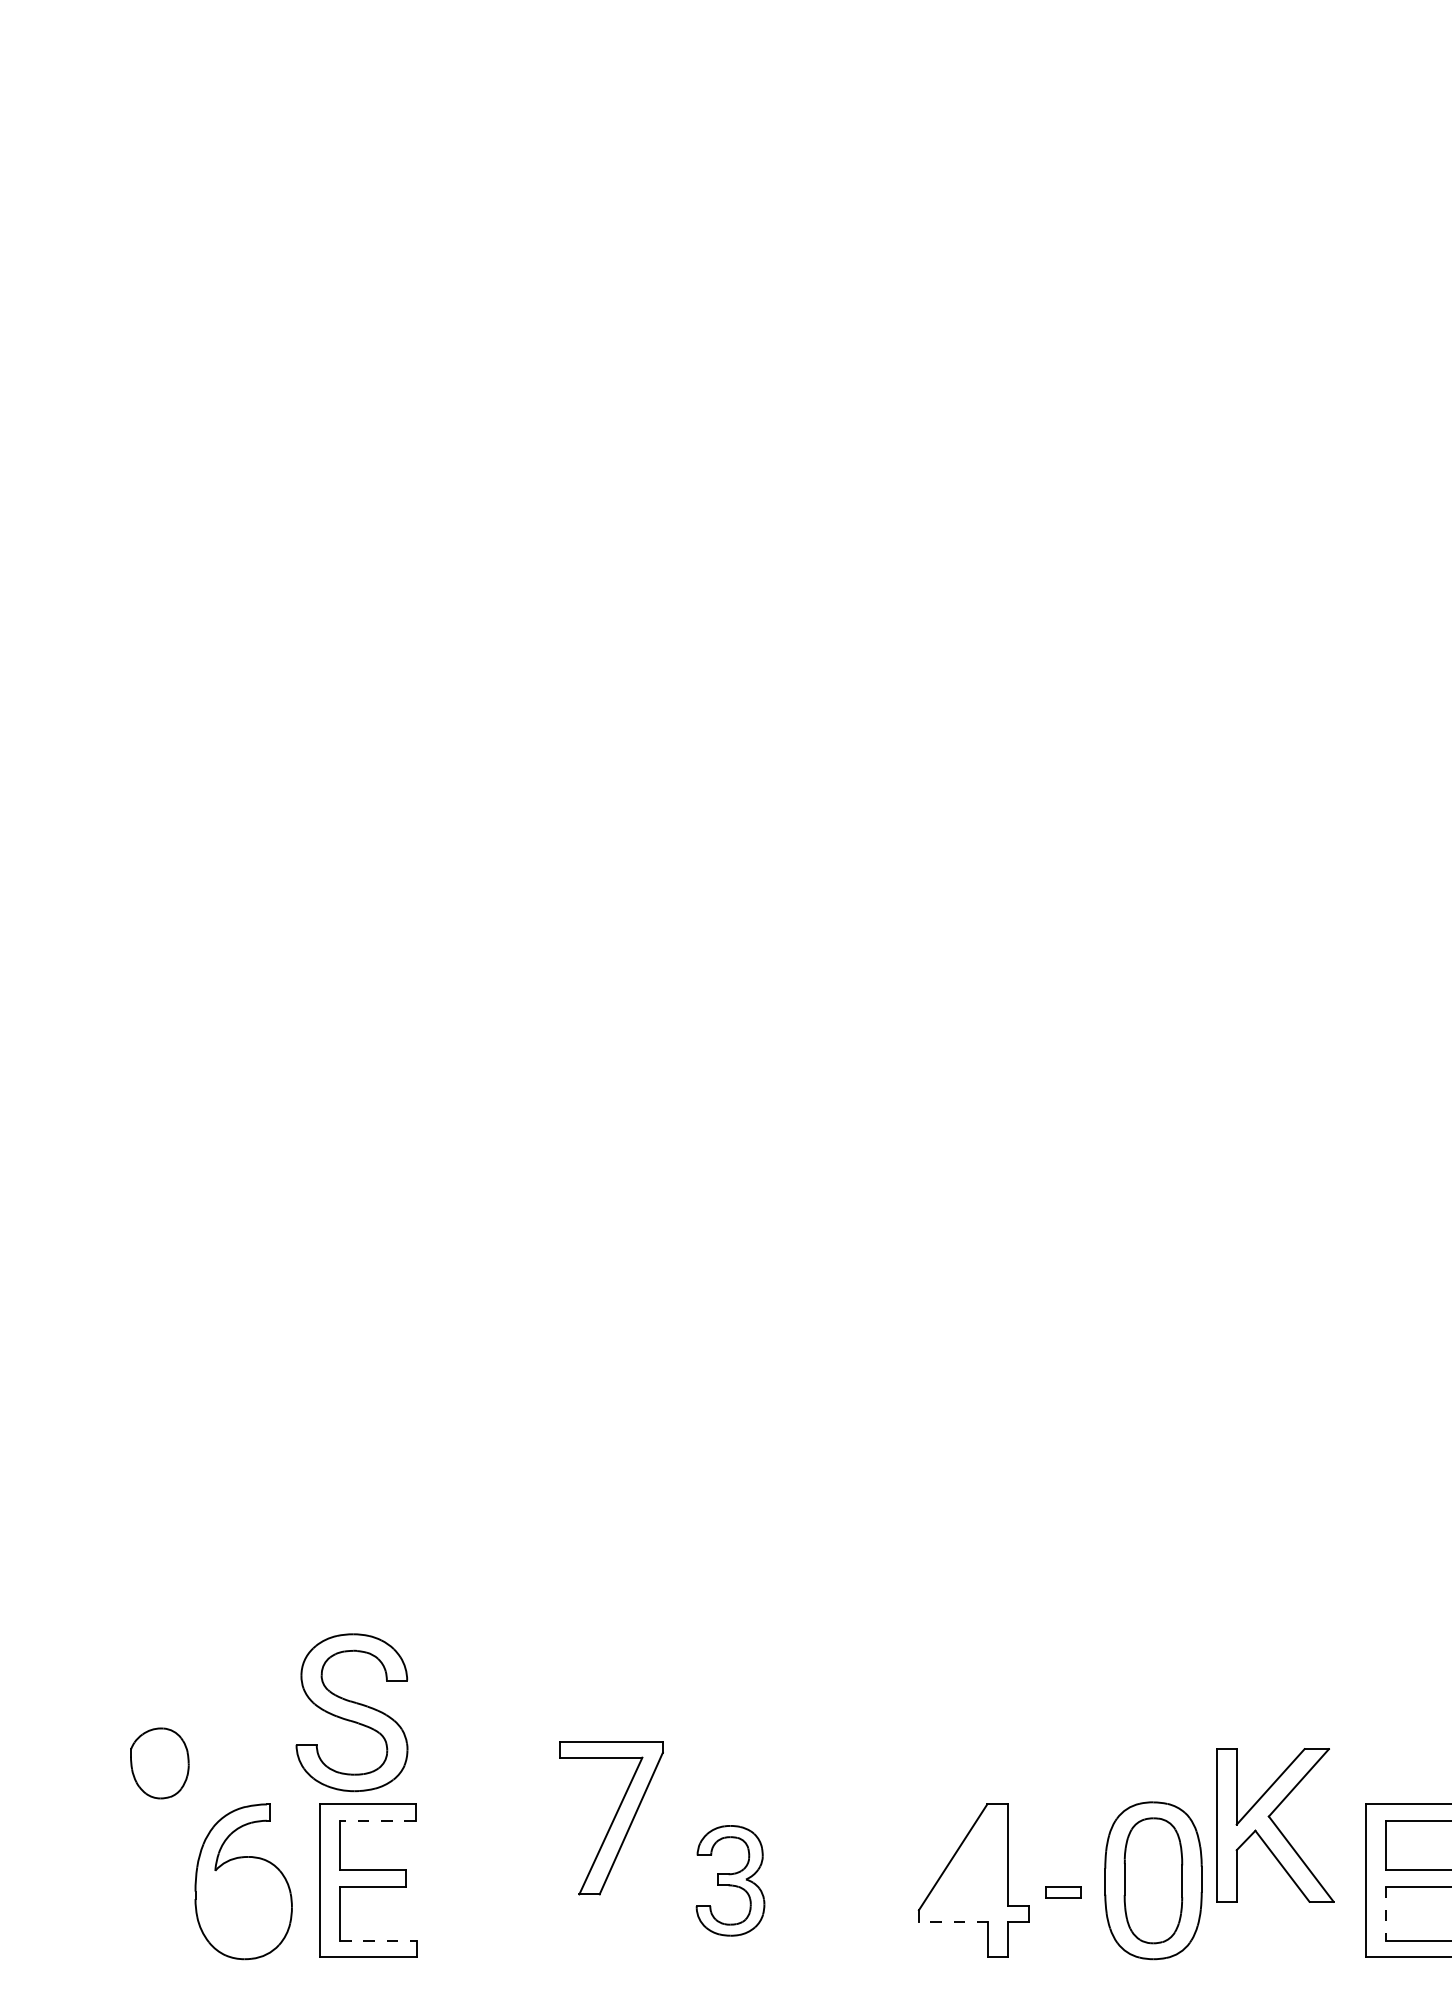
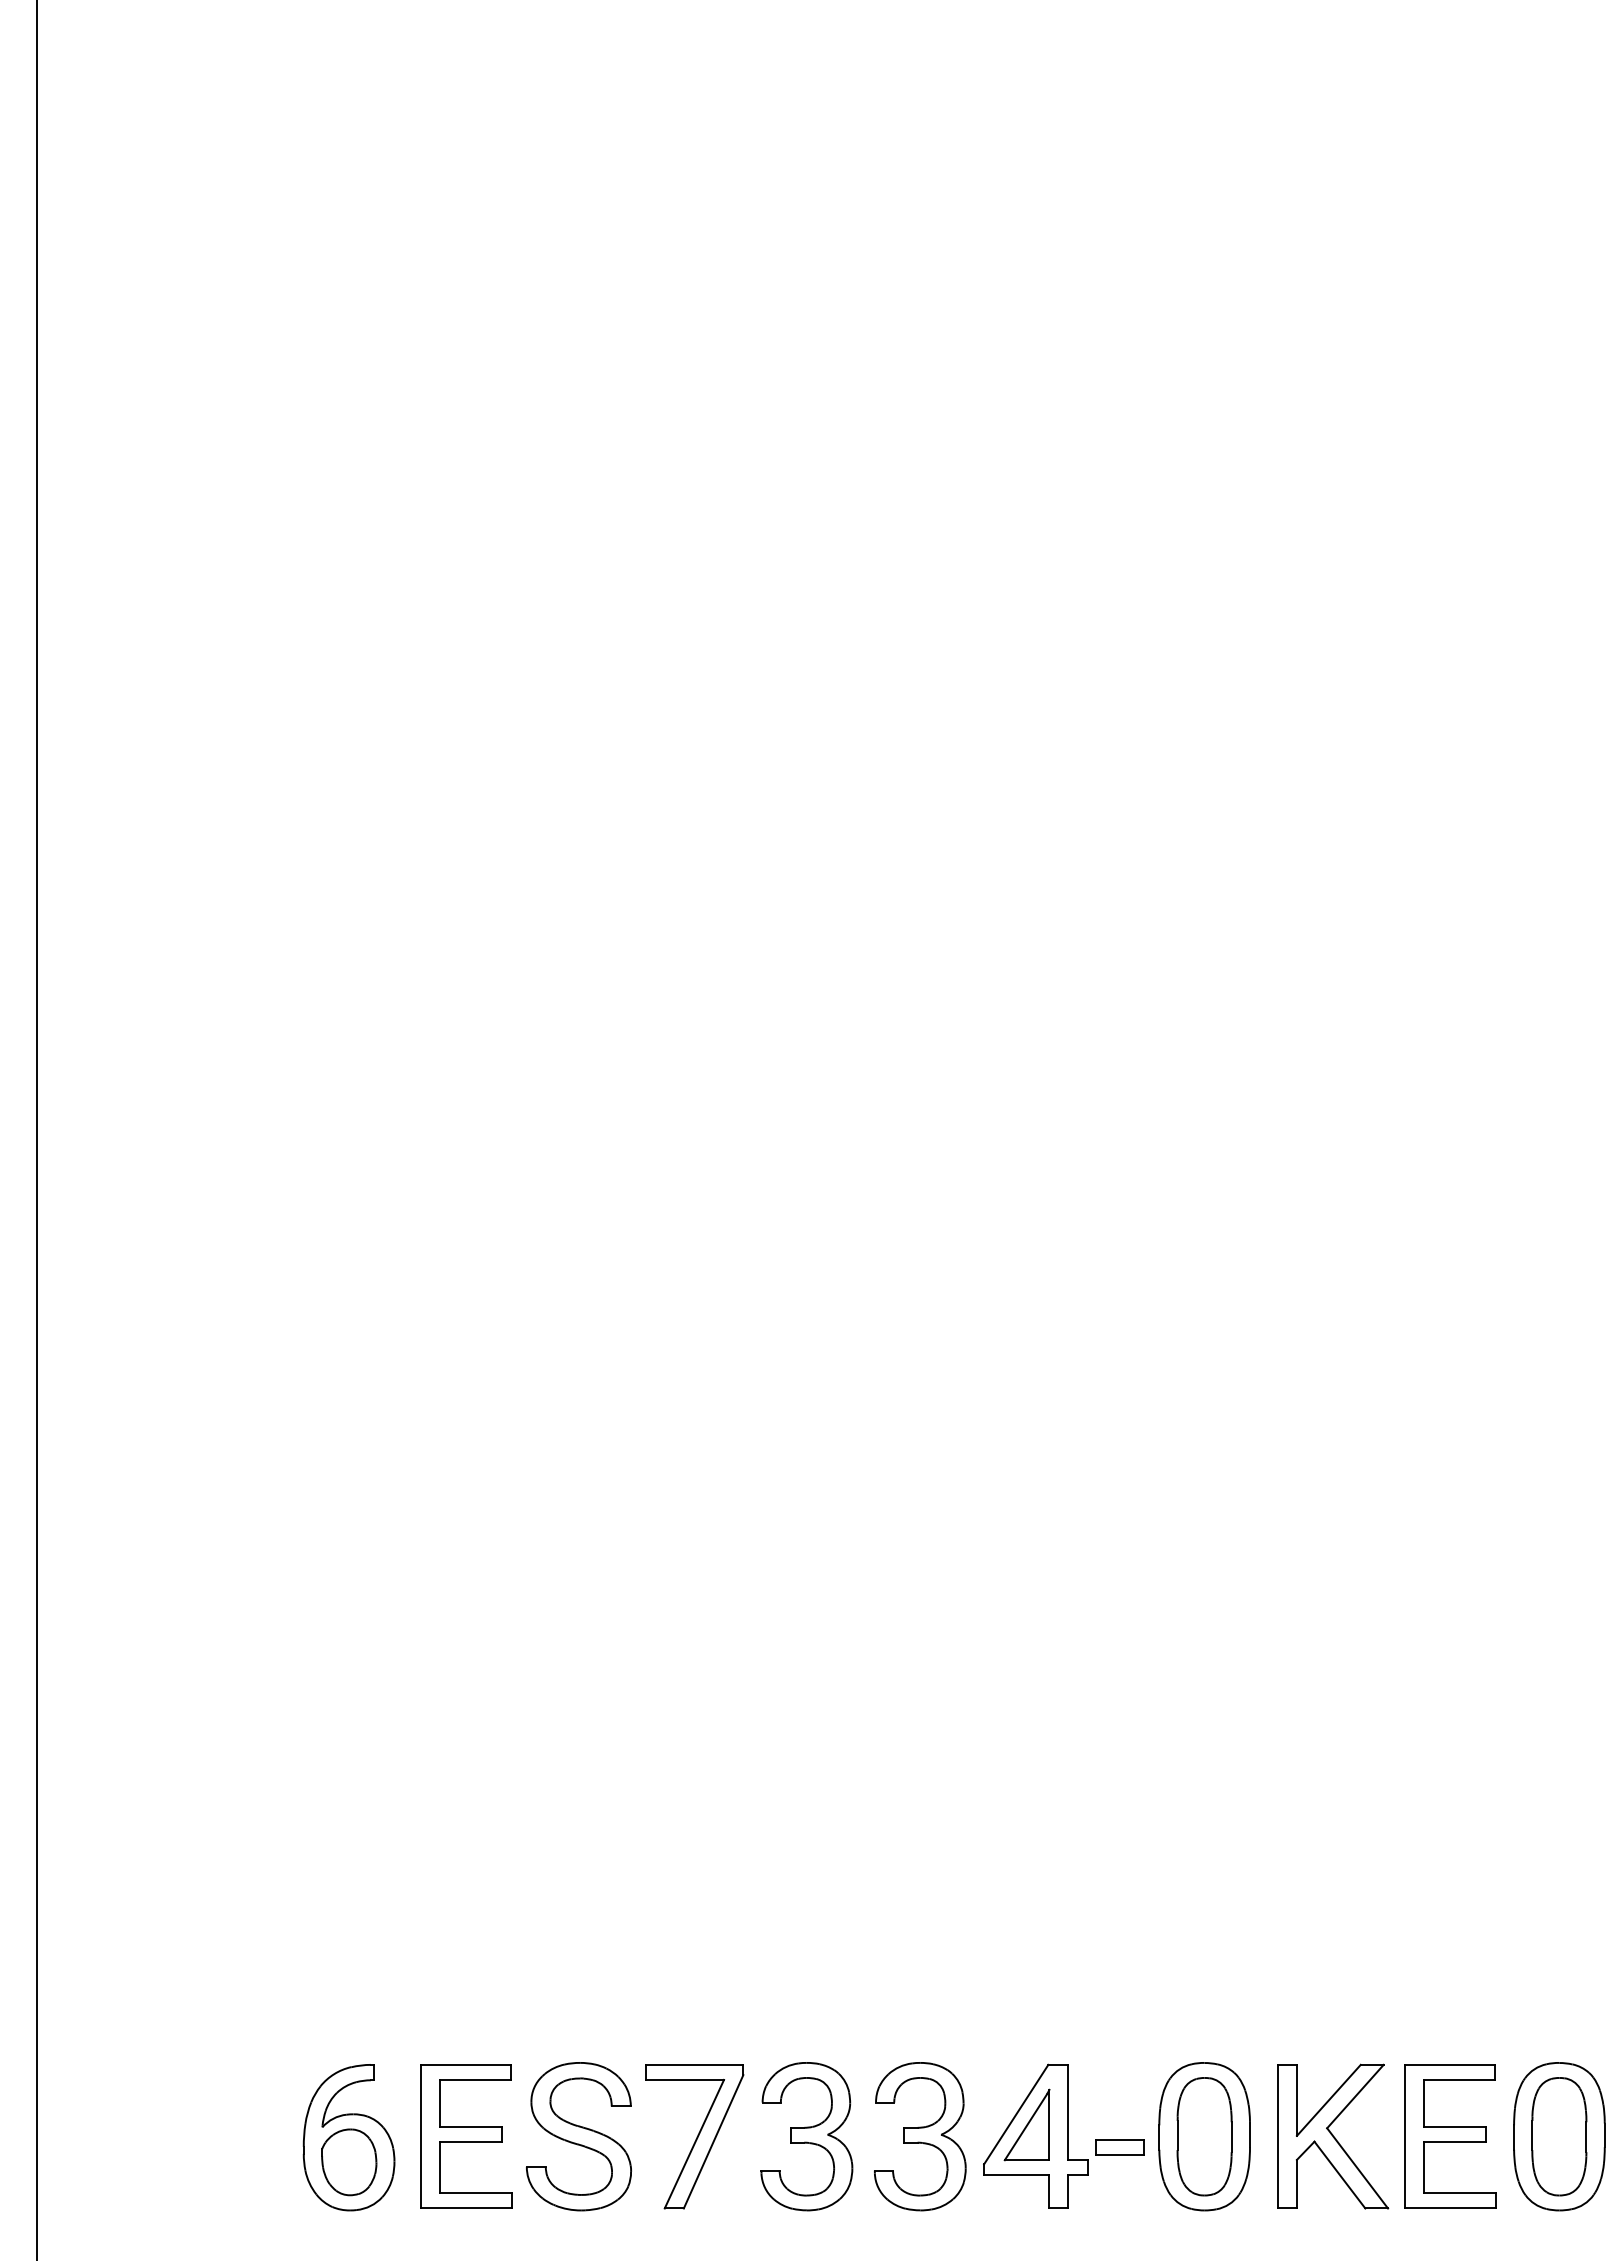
part: (351, 1712) -> (578, 2136), moved
part: (160, 1763) -> (349, 2162), moved
part: (611, 1817) -> (694, 2136), moved
line: (378, 1821) -> (475, 2080), dashed -> solid
part: (1275, 1825) -> (1333, 2136), moved
part: (964, 1867) -> (1026, 2124), added
part: (730, 1880) -> (806, 2136), size x1.43
part: (851, 1880) -> (920, 2136), added
part: (1062, 1892) -> (1119, 2147), size x1.43
line: (1386, 1914) -> (1423, 2168), dashed -> solid
line: (953, 1922) -> (1016, 2175), dashed -> solid
line: (379, 1940) -> (476, 2192), dashed -> solid

